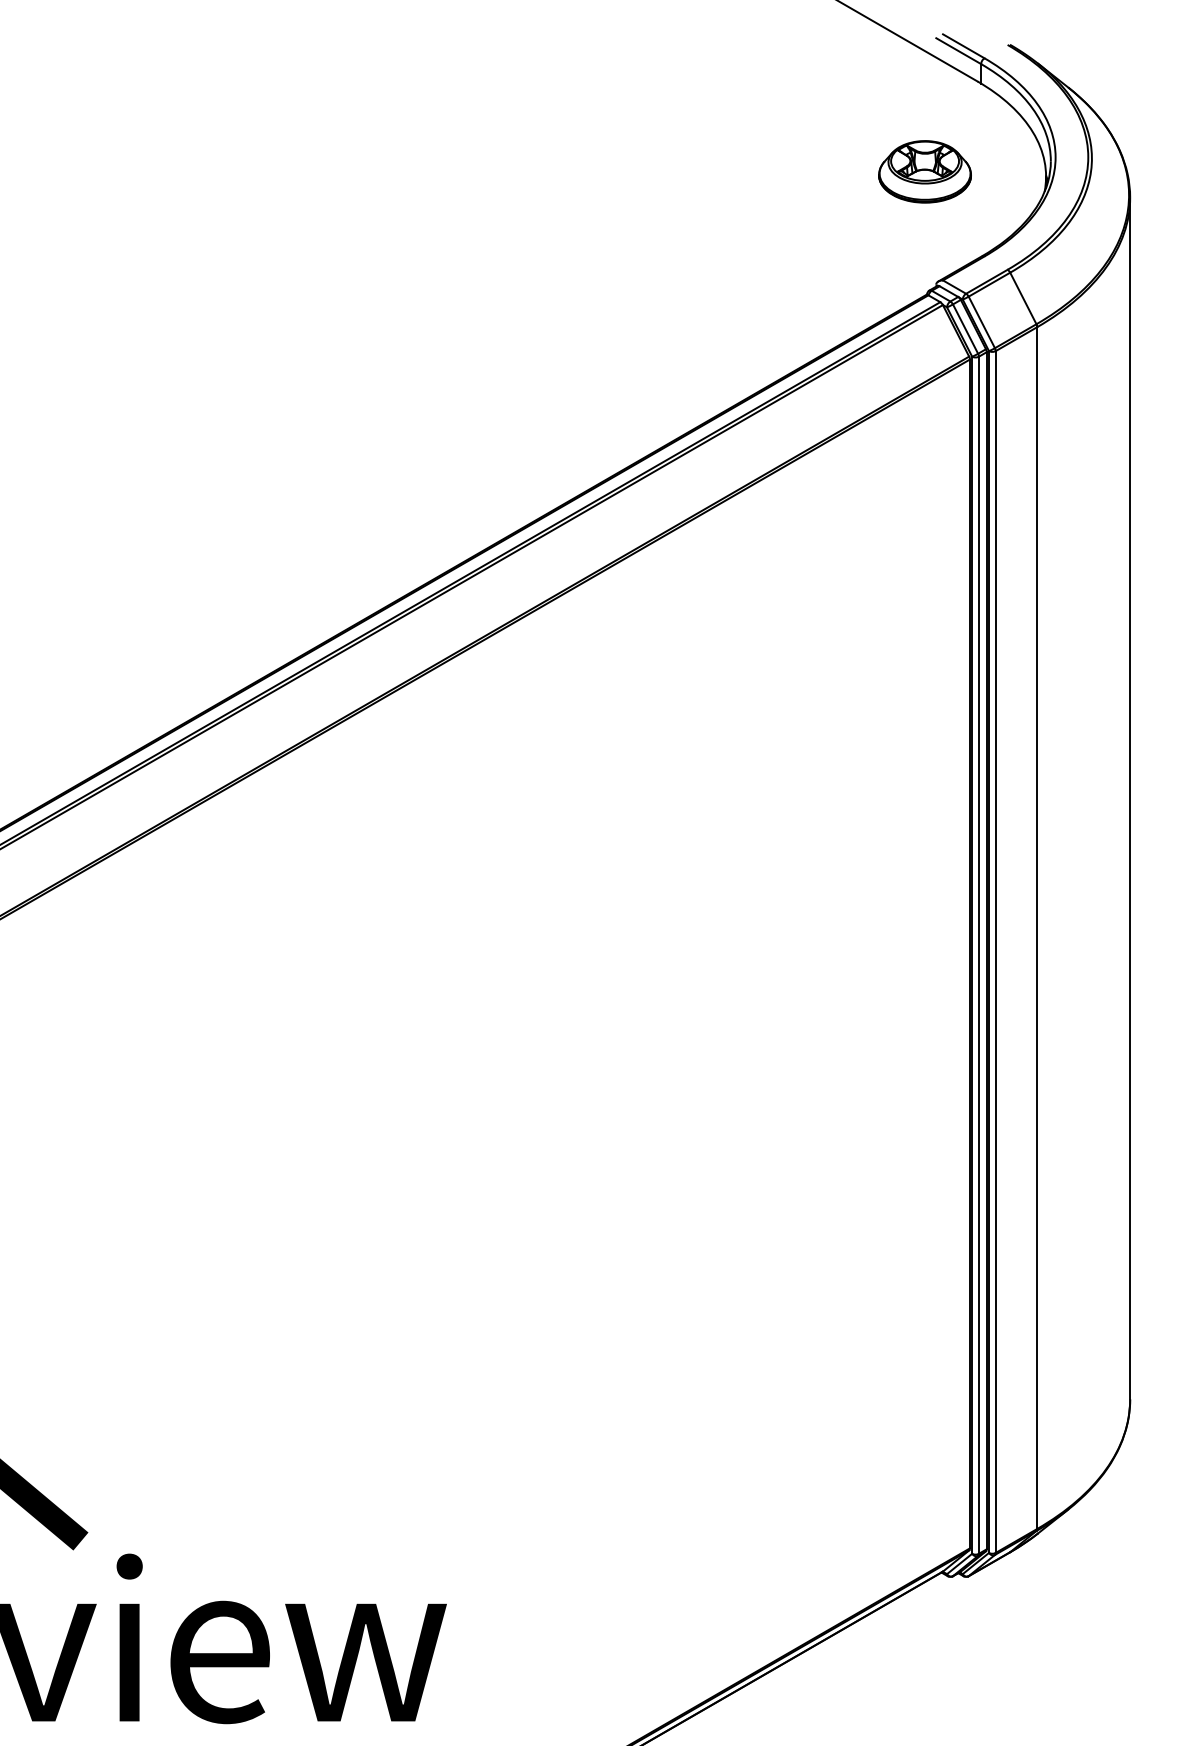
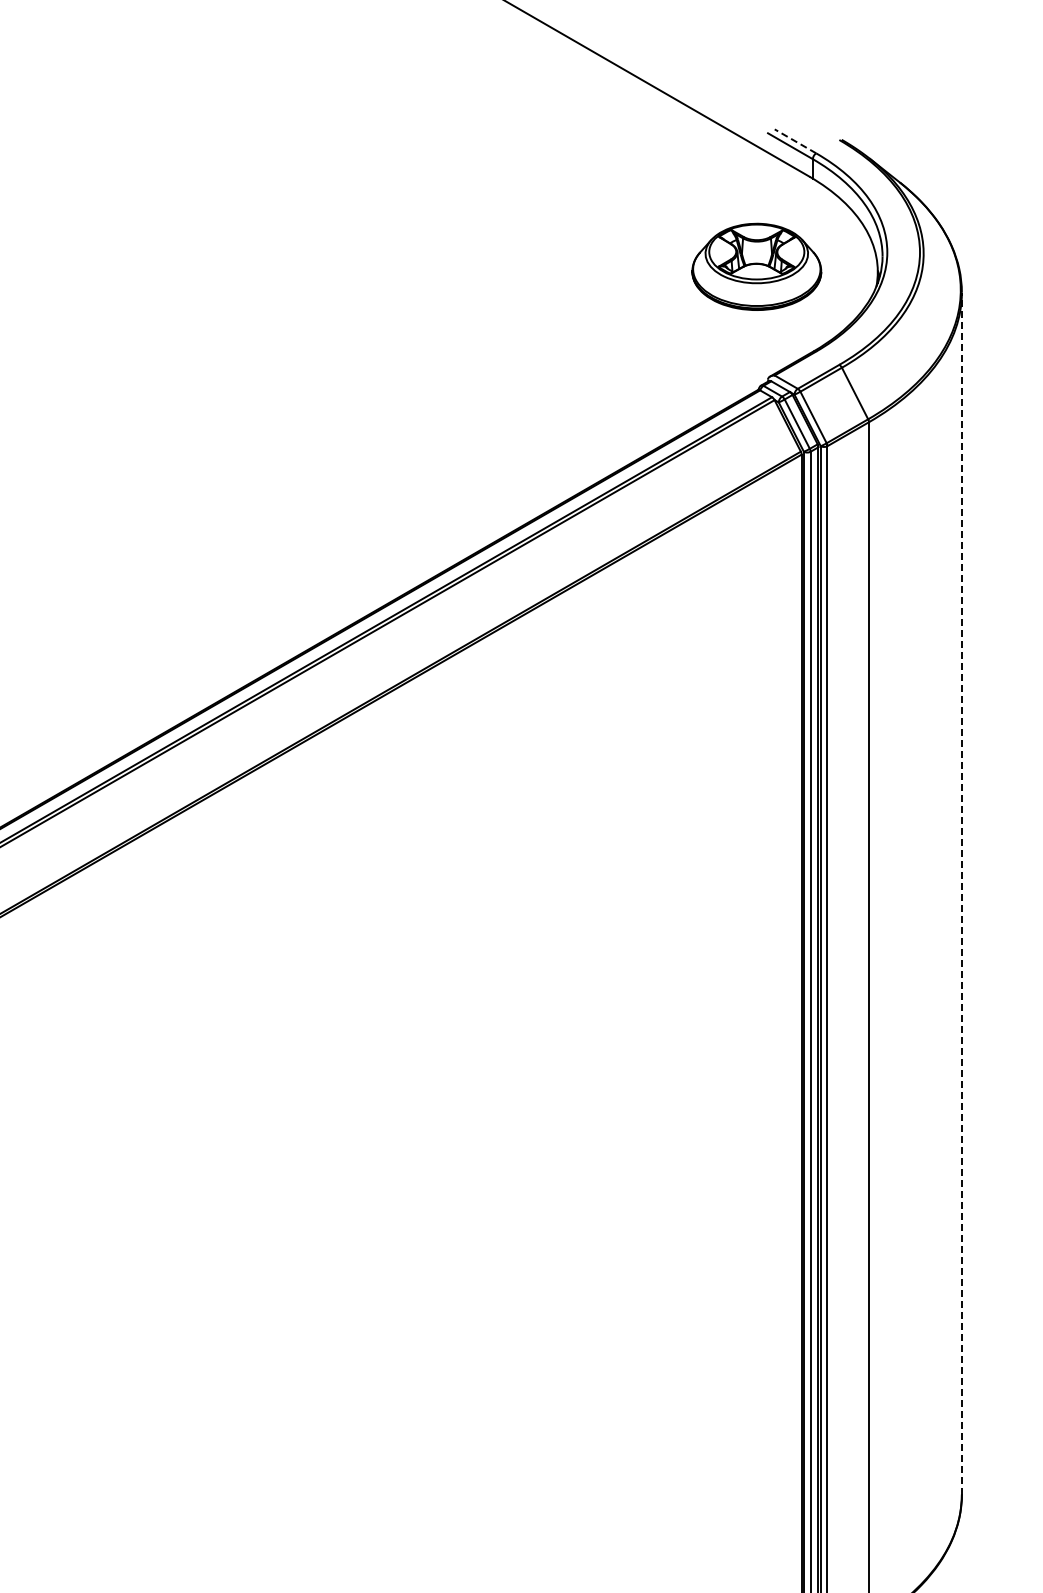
line: (963, 46) -> (795, 141), solid -> dashed
part: (924, 171) -> (756, 266), size x1.4
line: (1130, 798) -> (962, 893), solid -> dashed

